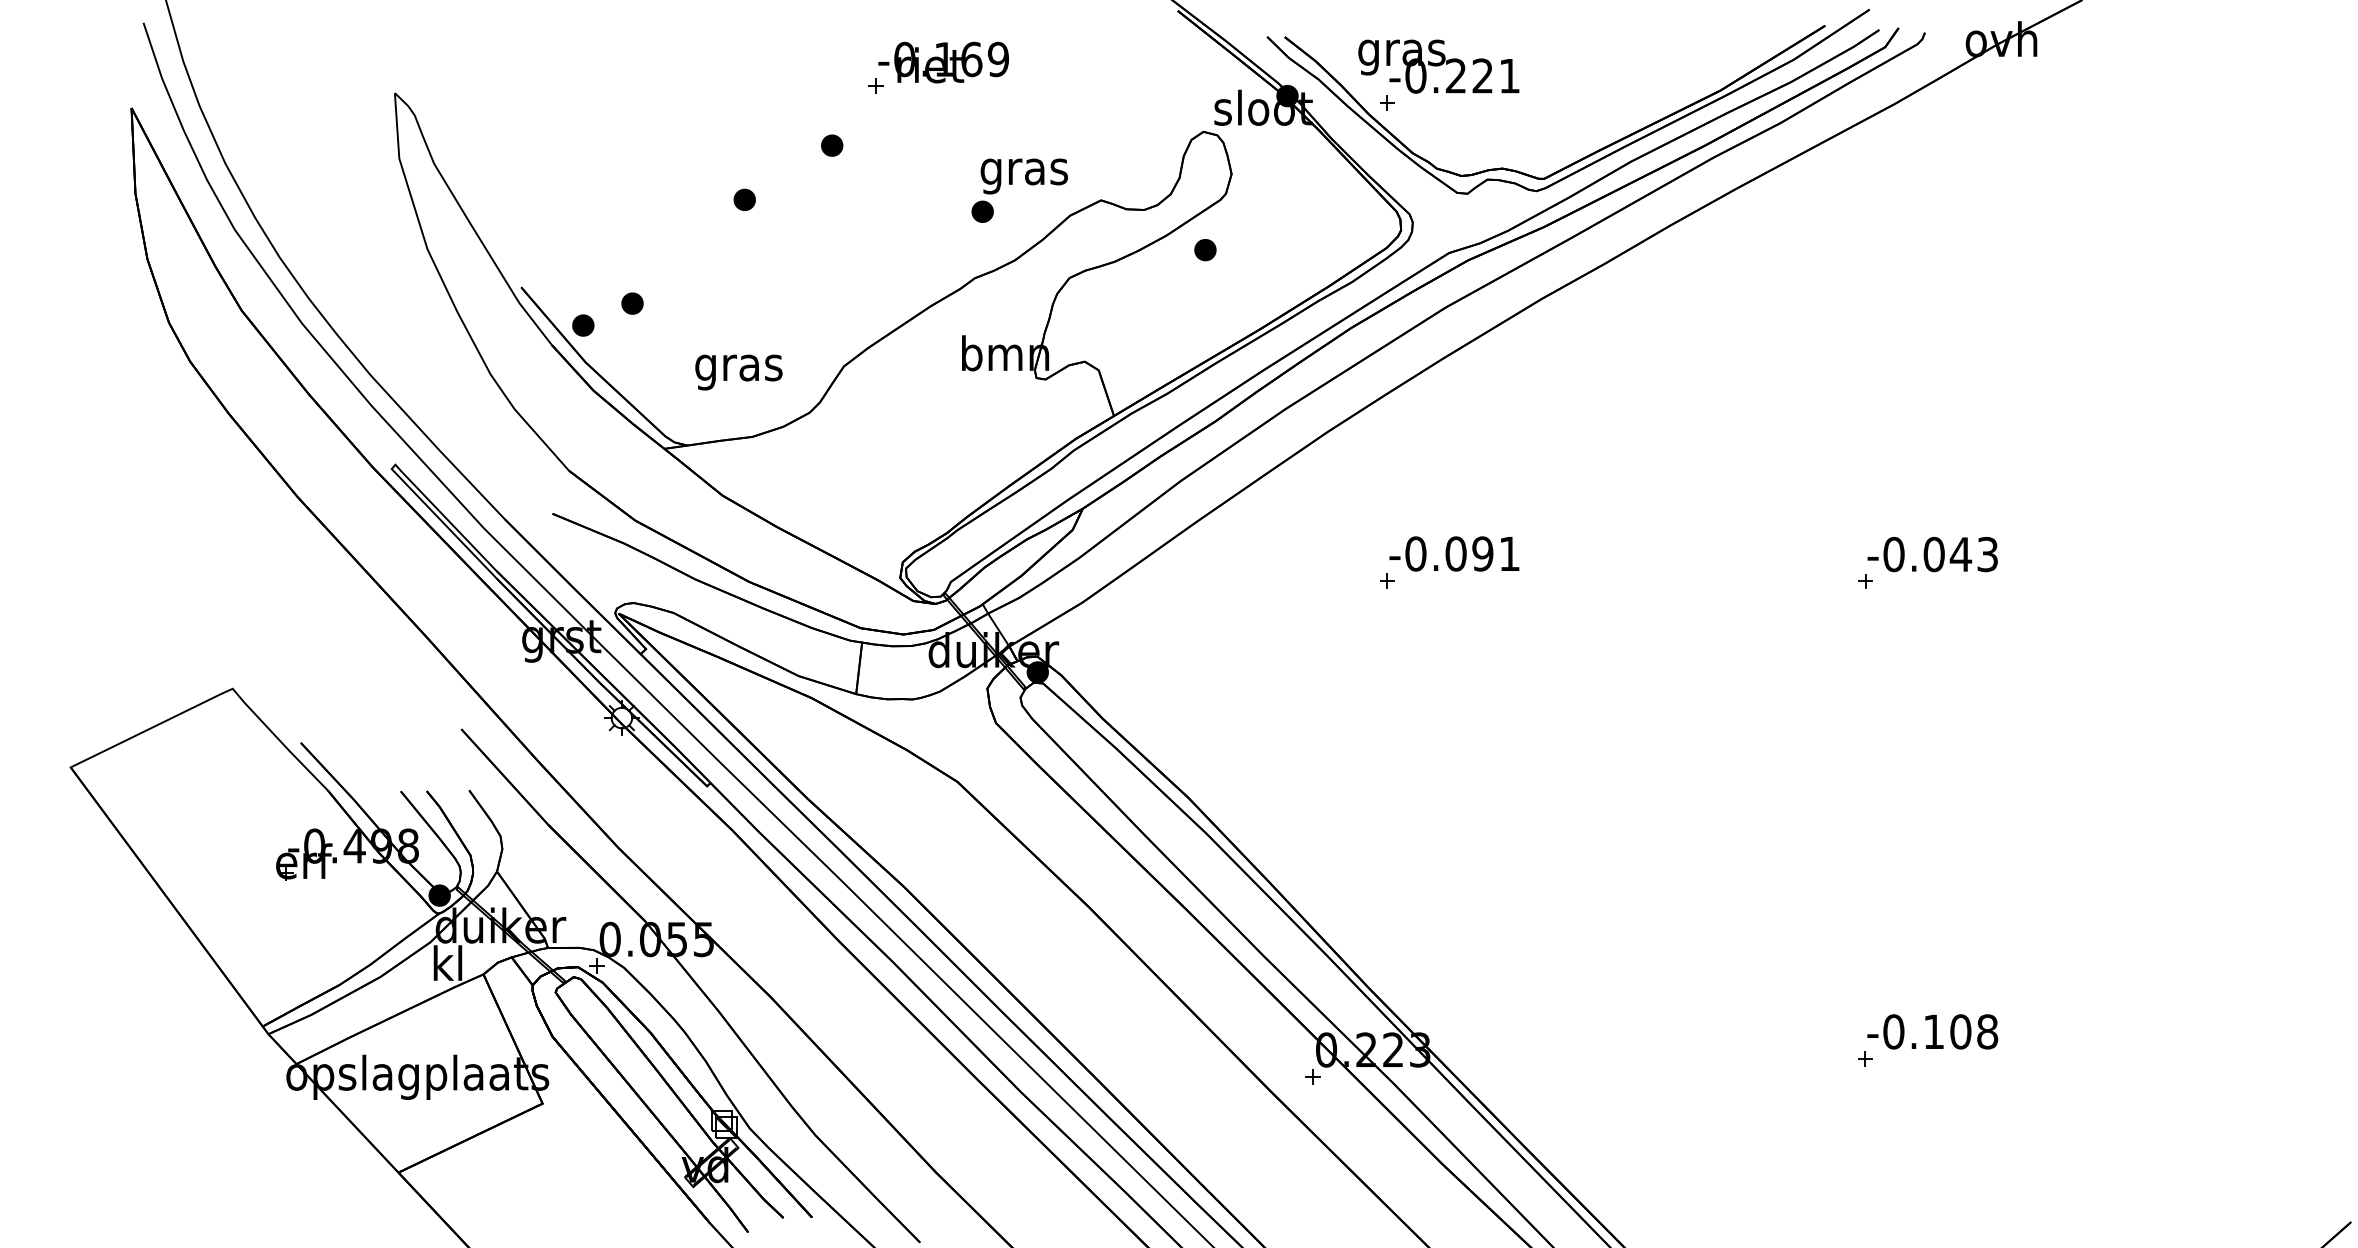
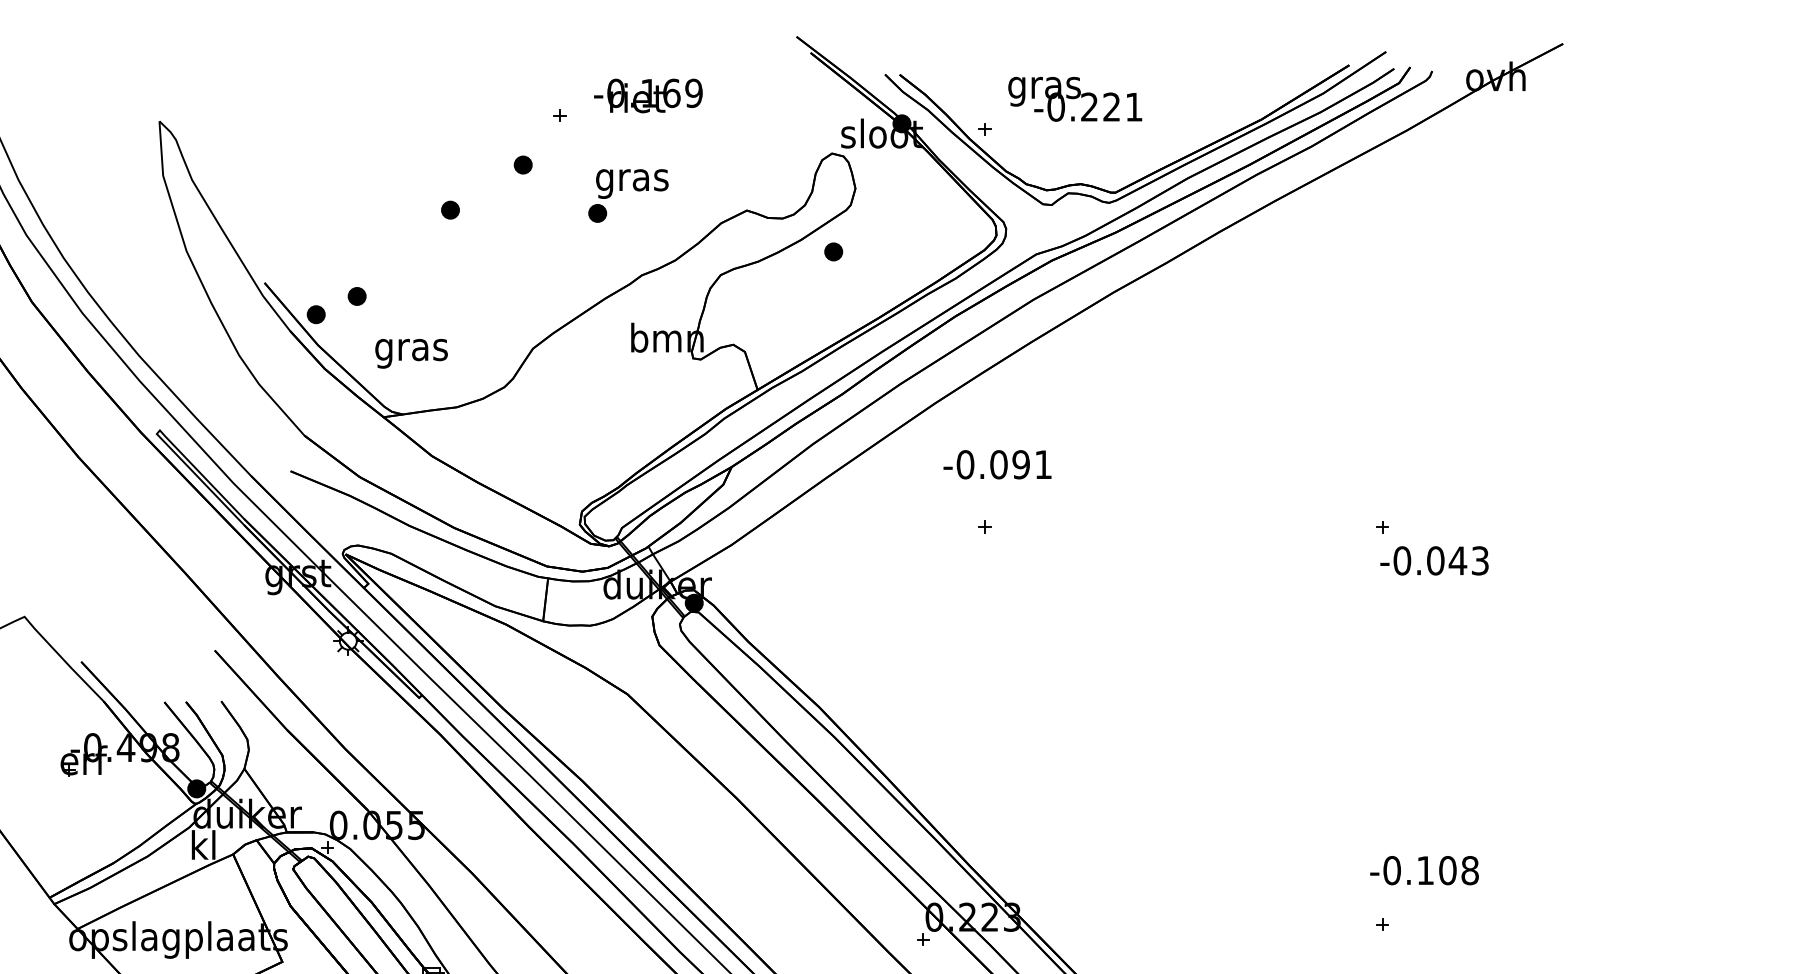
text: (943, 62) -> (648, 95), moved
text: (1438, 66) -> (1074, 99), moved
part: (1012, 184) -> (622, 190), moved
text: (738, 372) -> (411, 353), moved
text: (1454, 553) -> (997, 464), moved
text: (1932, 554) -> (1434, 560), moved
text: (1932, 1031) -> (1424, 870), moved

